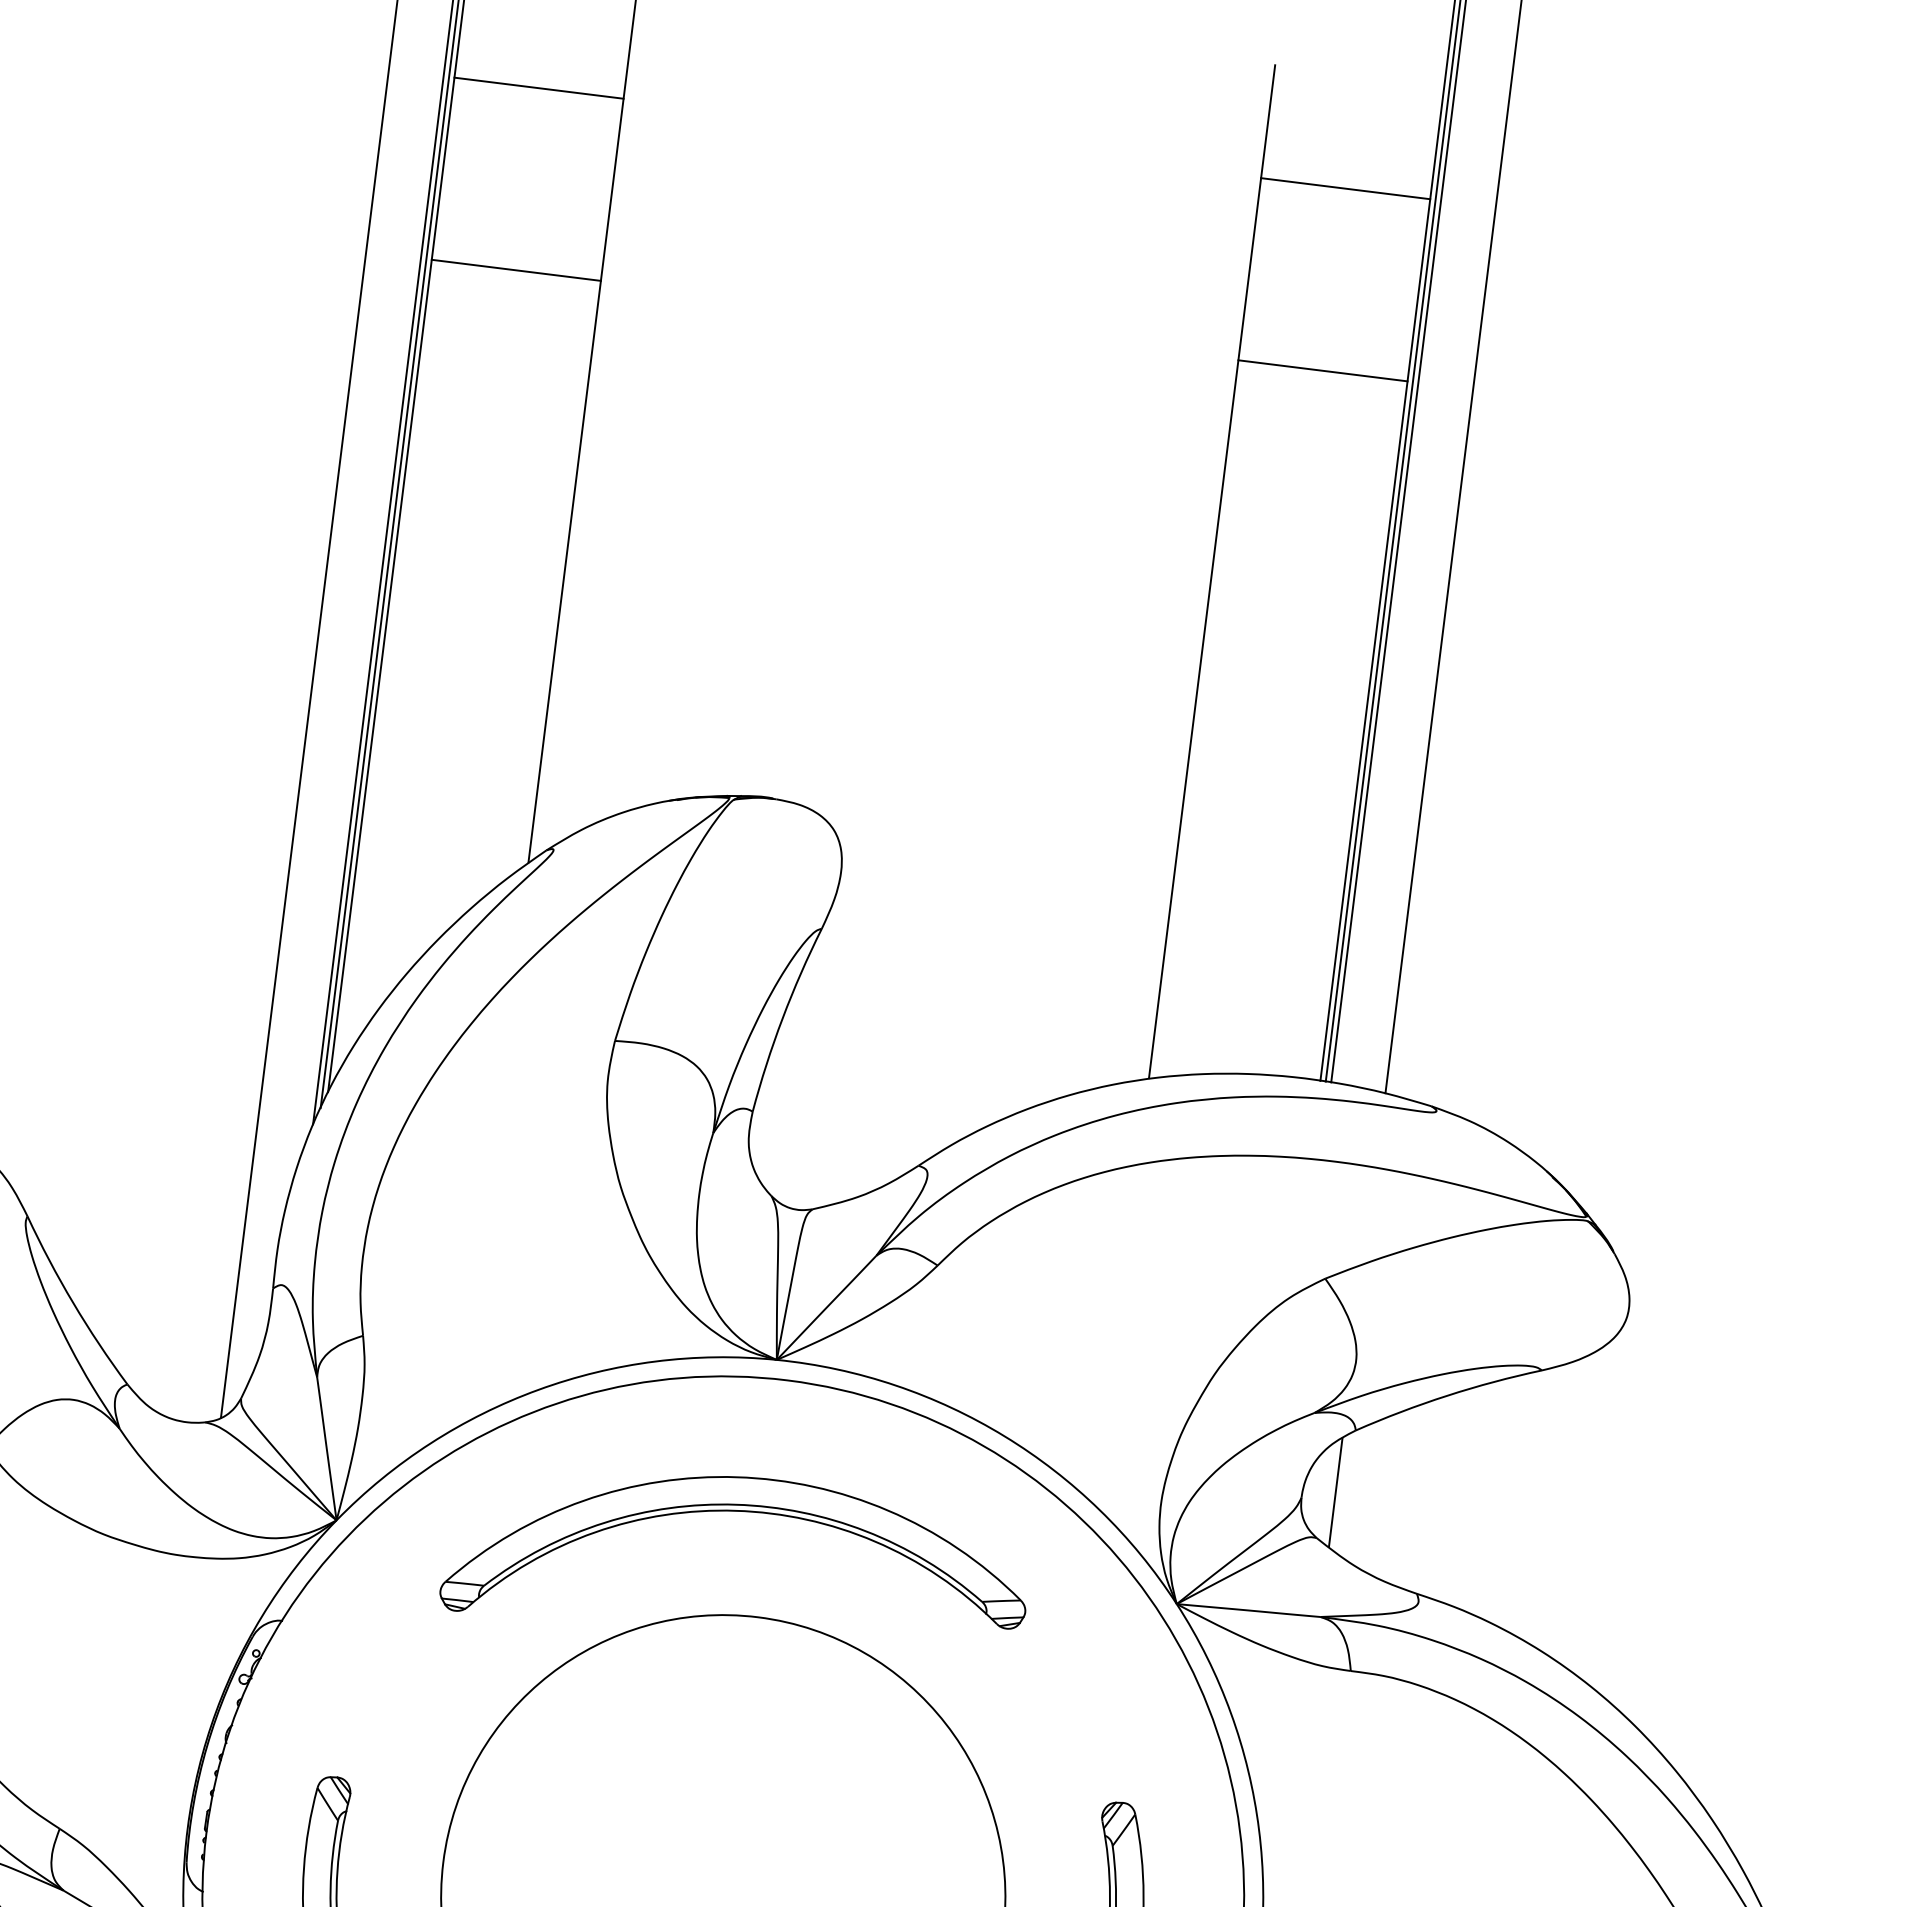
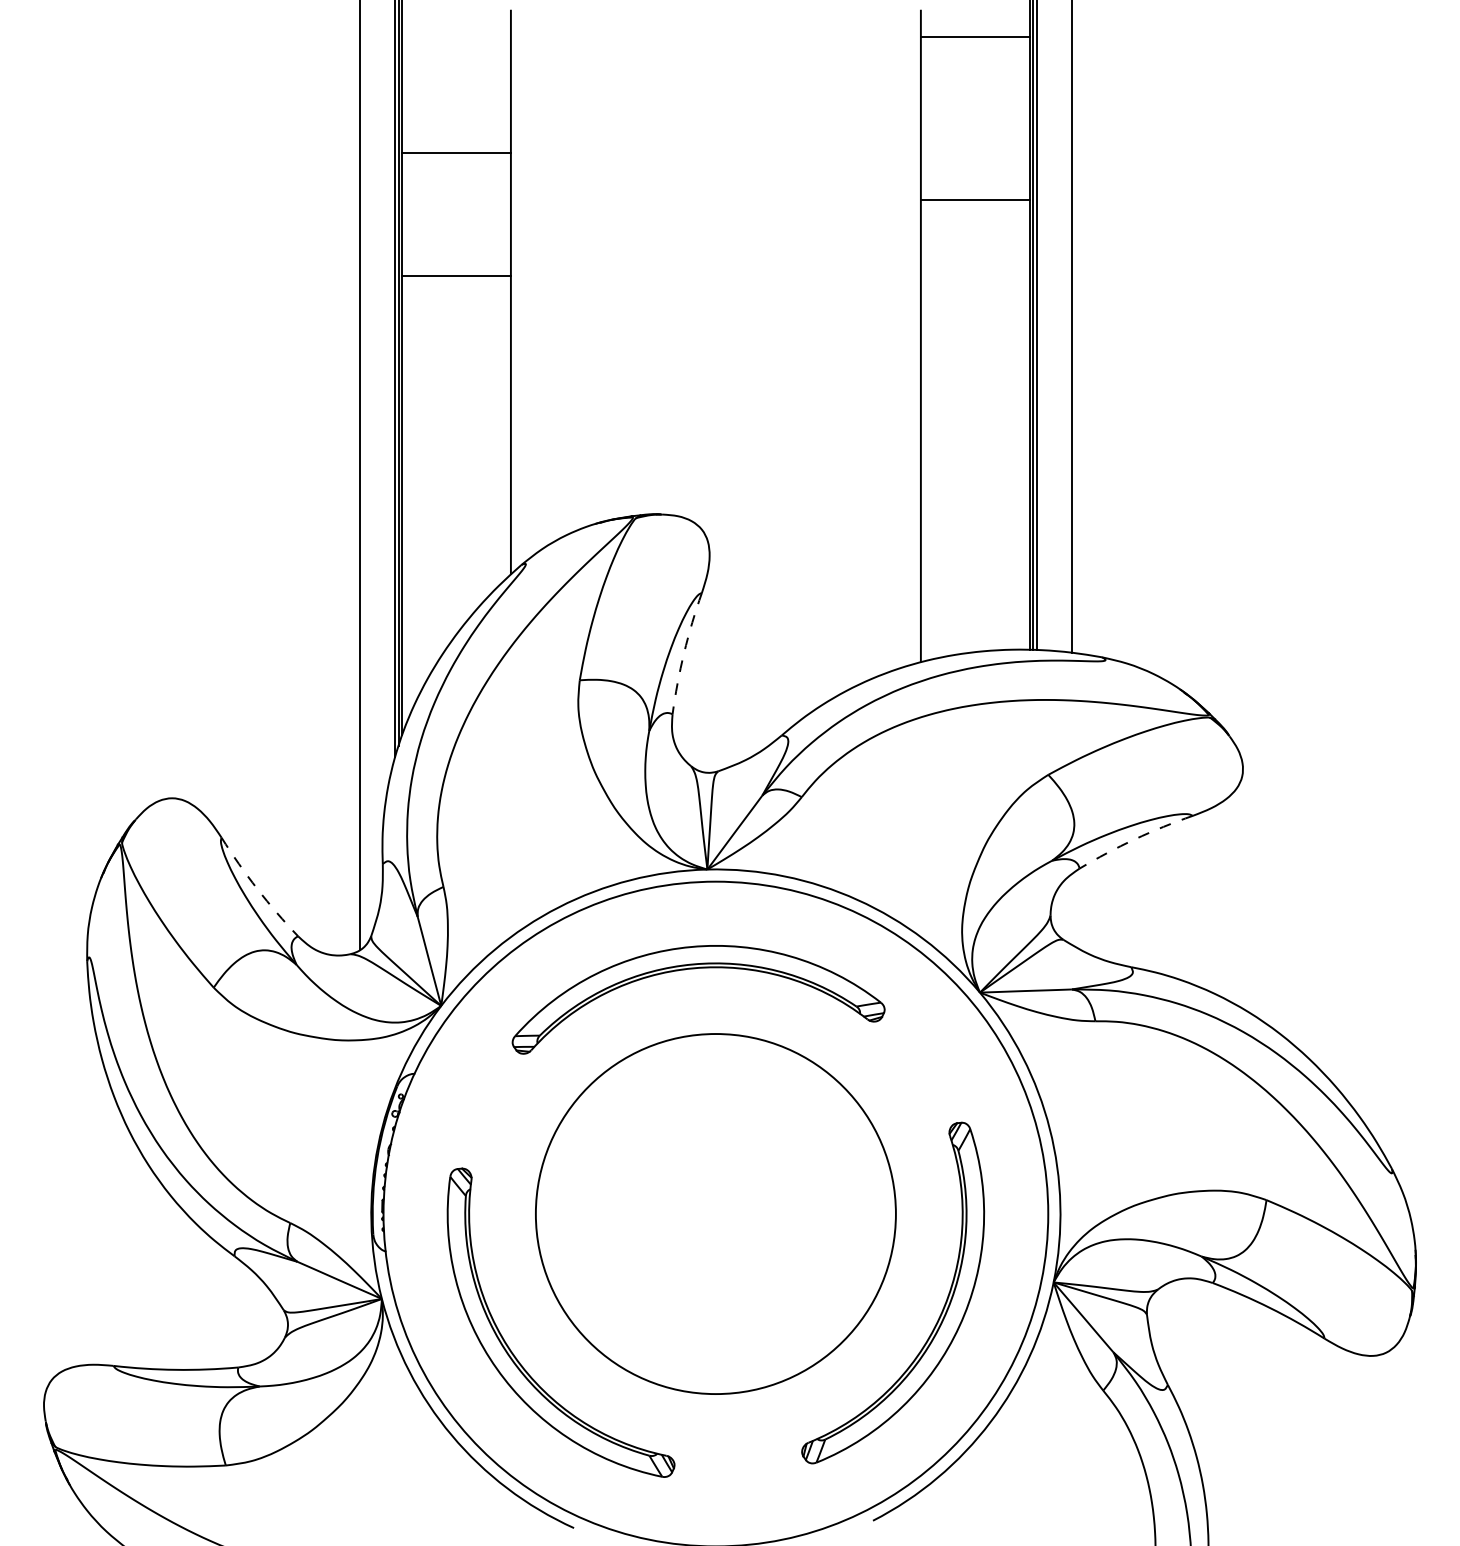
line: (539, 87) -> (456, 152), moved
line: (1344, 187) -> (974, 36), moved
line: (516, 270) -> (456, 276), moved
arc: (783, 1017) -> (684, 652), solid -> dashed
arc: (73, 1302) -> (257, 888), solid -> dashed
arc: (1446, 1395) -> (1134, 839), solid -> dashed
line: (1335, 1492) -> (1071, 909), removed

